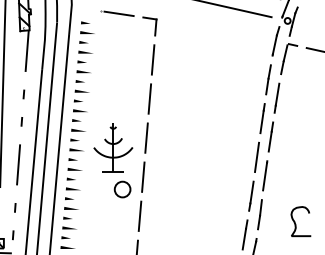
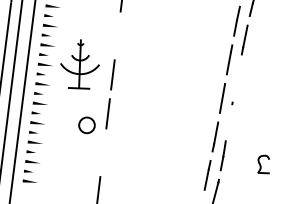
line: (149, 98) -> (117, 35), removed
line: (270, 136) -> (236, 78), removed
part: (113, 147) -> (80, 64), moved
line: (265, 176) -> (230, 117), removed
line: (139, 215) -> (102, 151), removed
part: (300, 221) -> (263, 164), size x0.6

